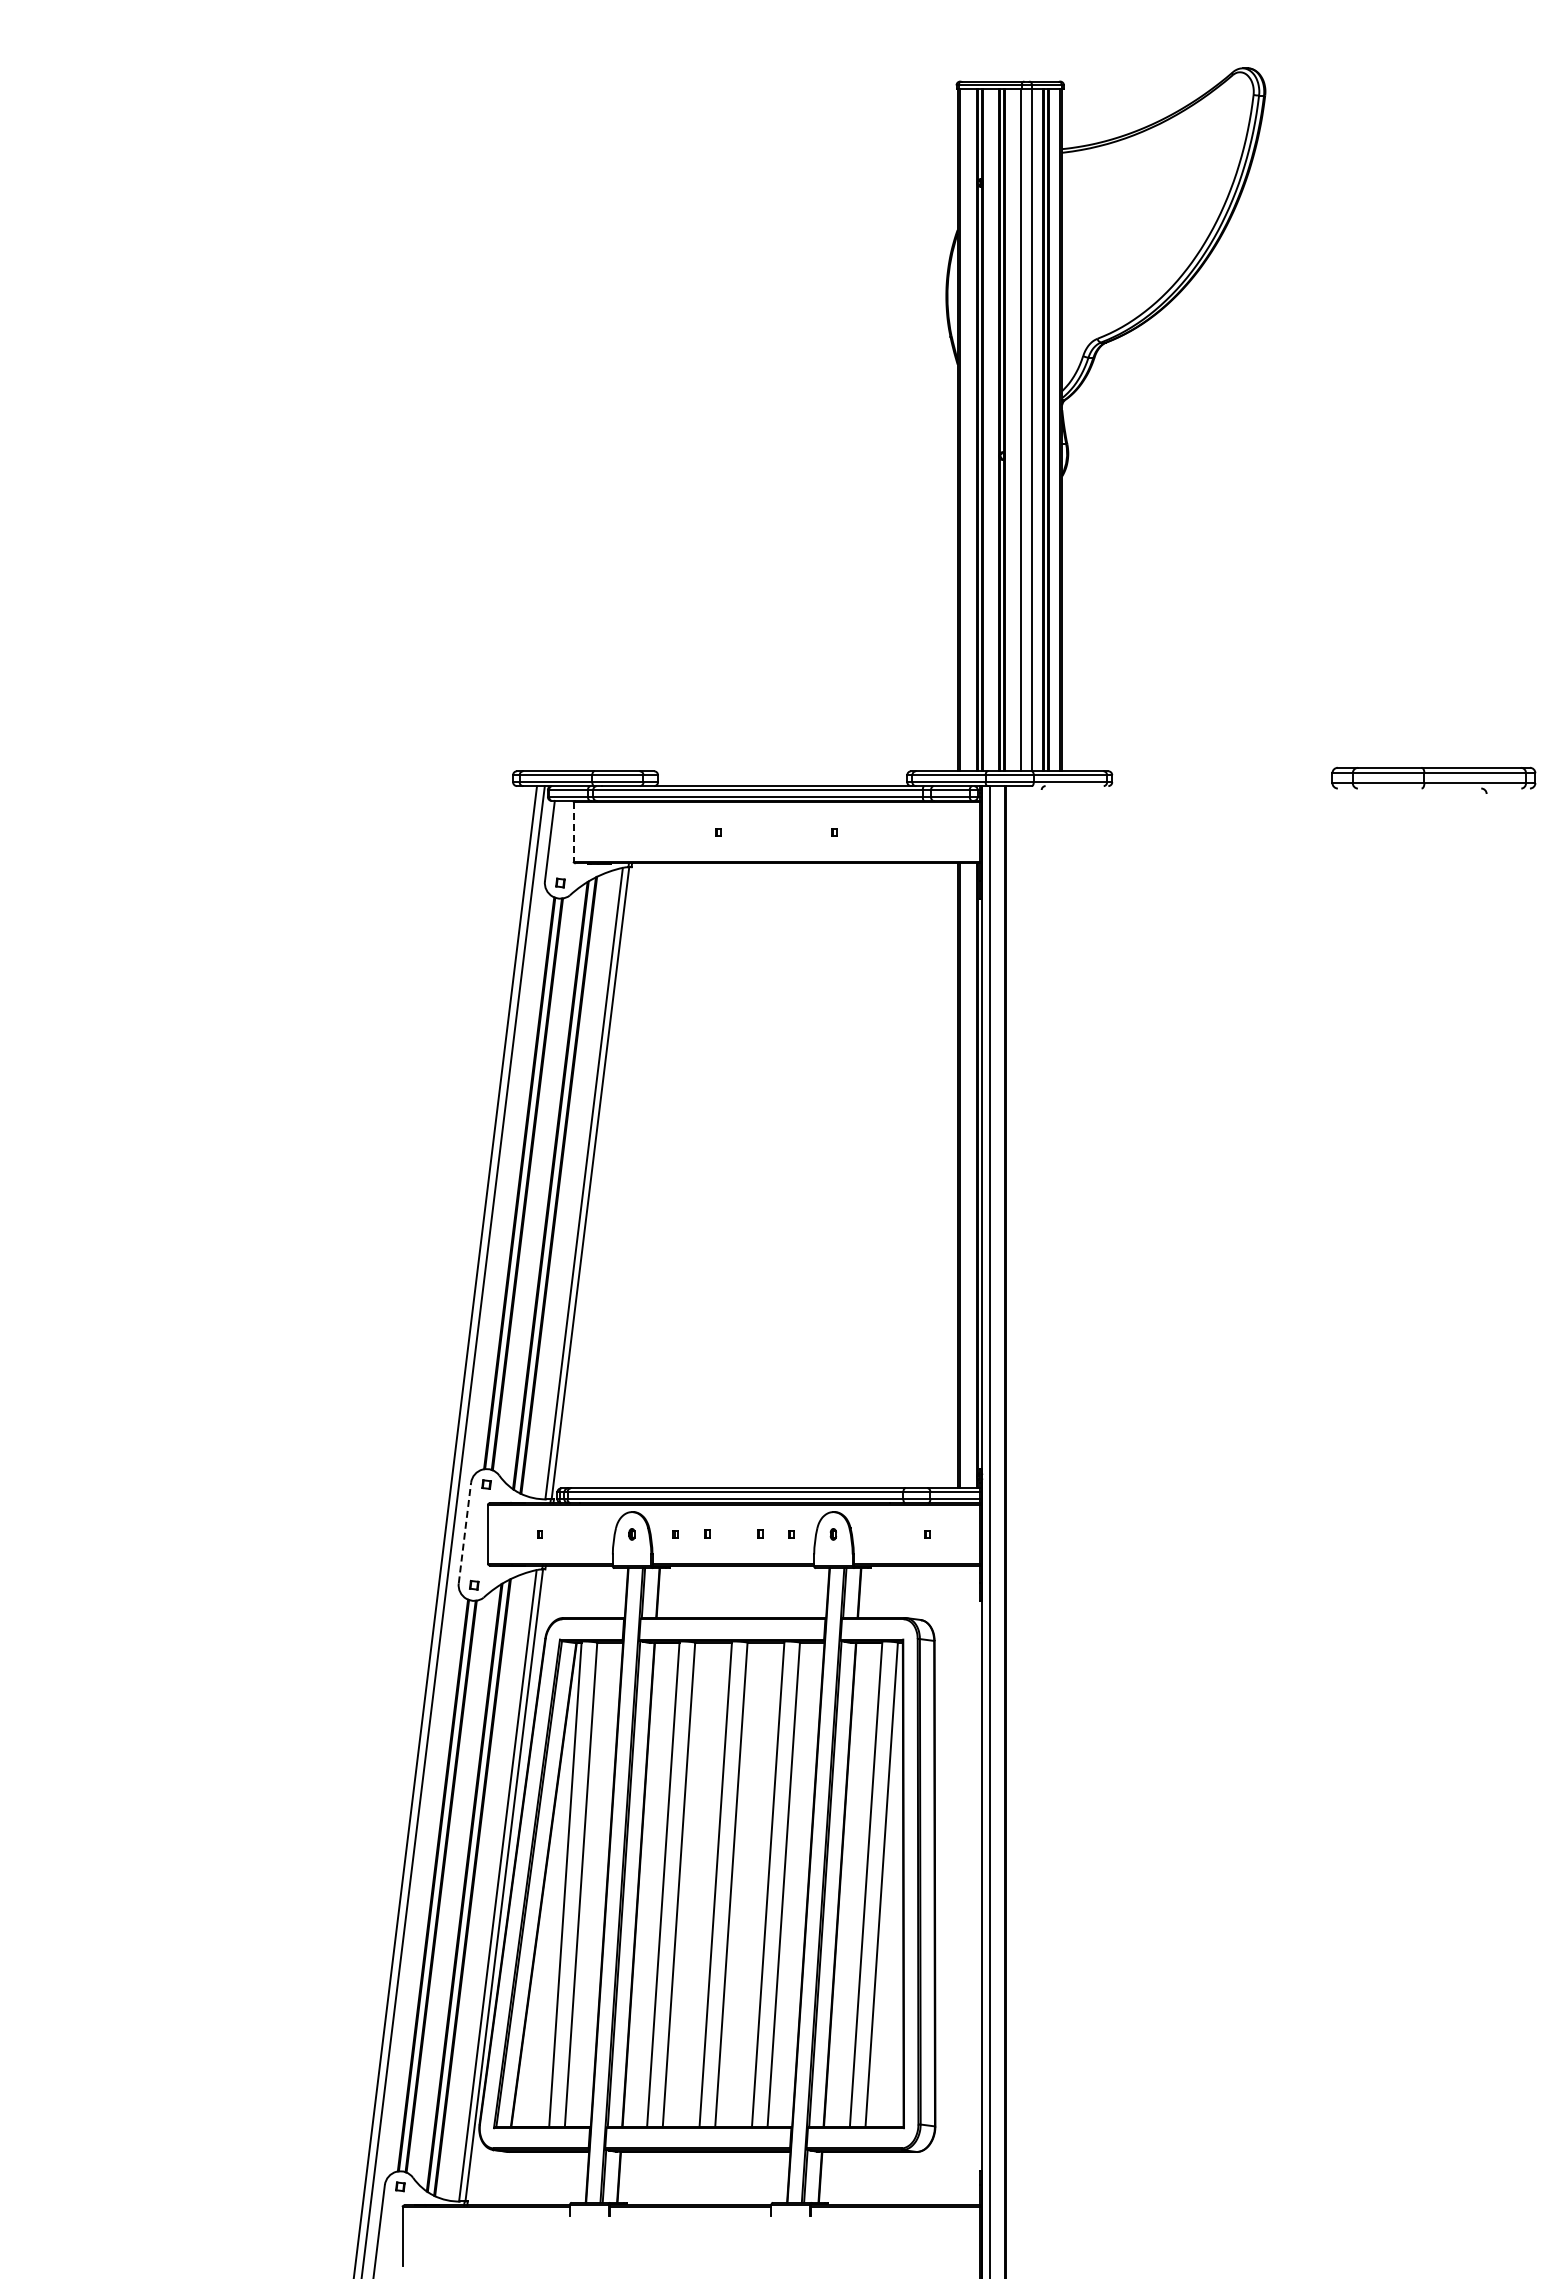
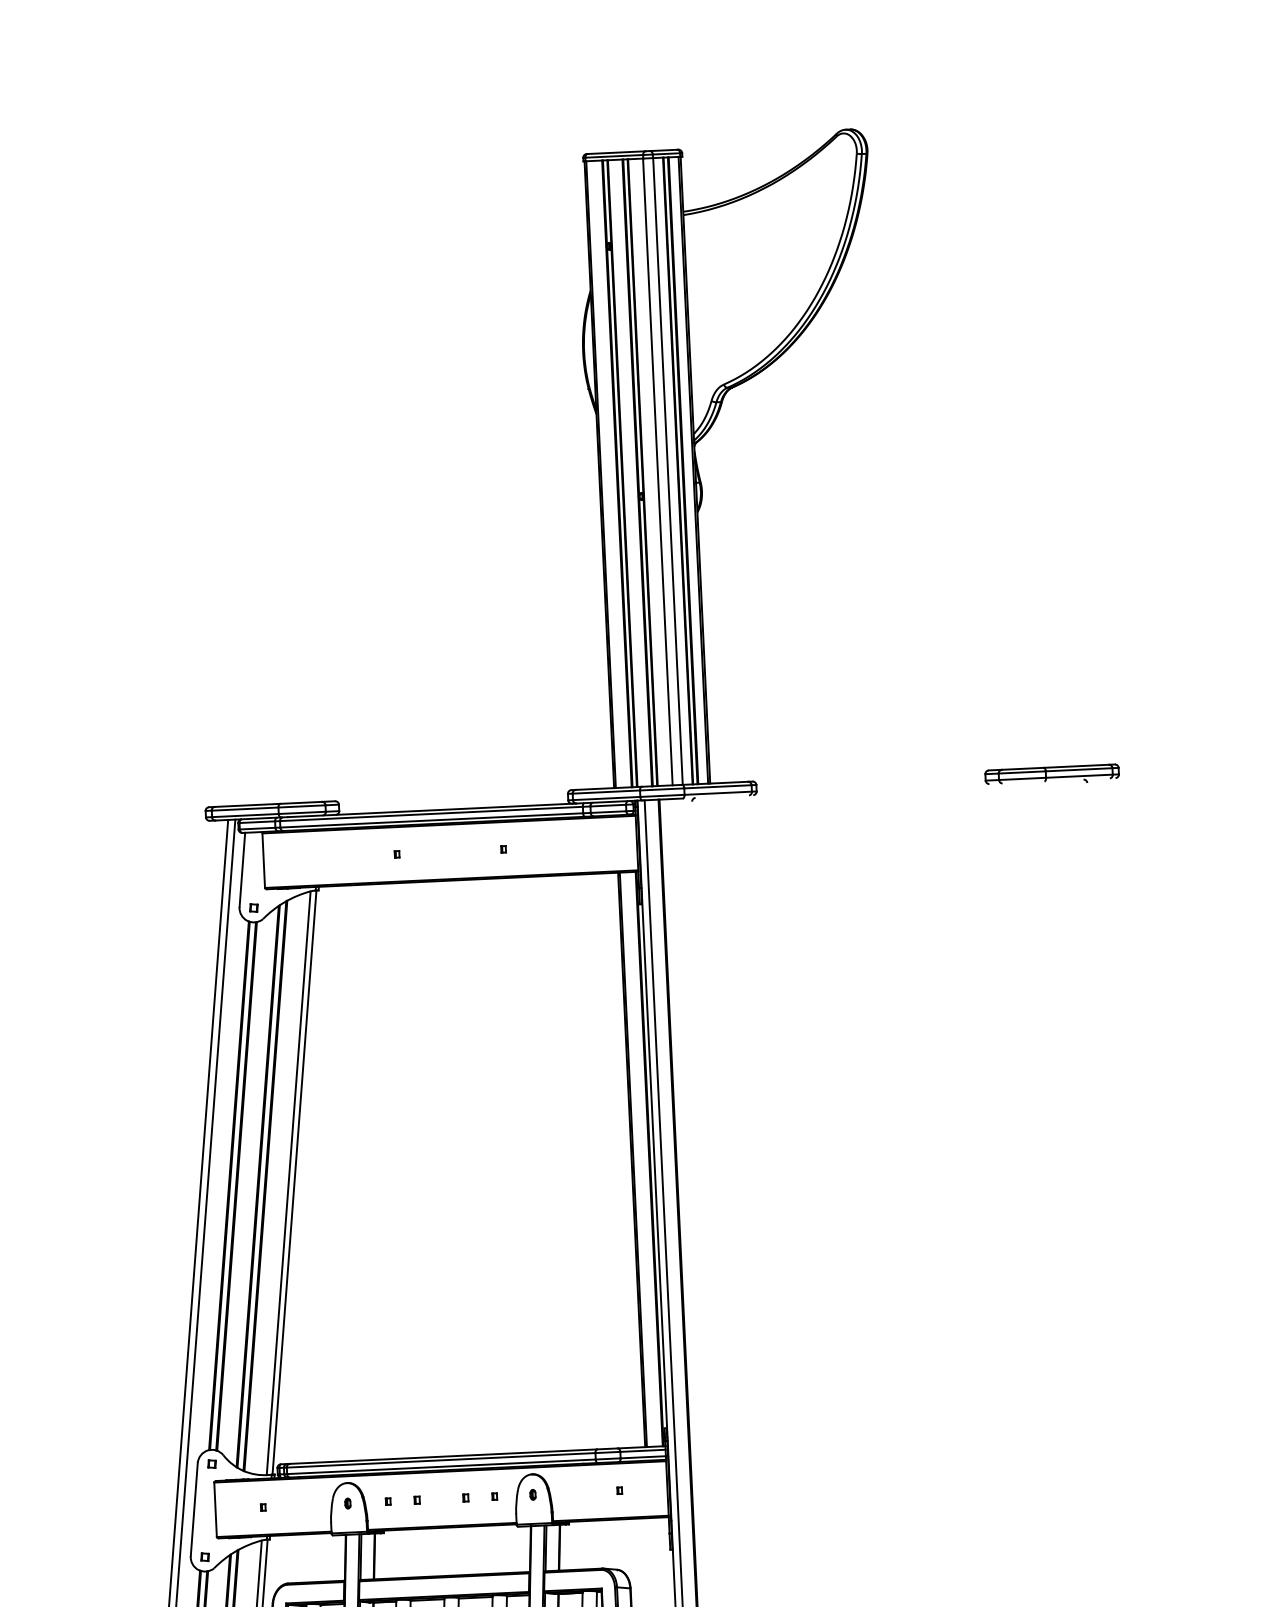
part: (1433, 779) -> (1051, 775), size x0.71
line: (573, 832) -> (263, 861), dashed -> solid
line: (464, 1533) -> (193, 1510), dashed -> solid

